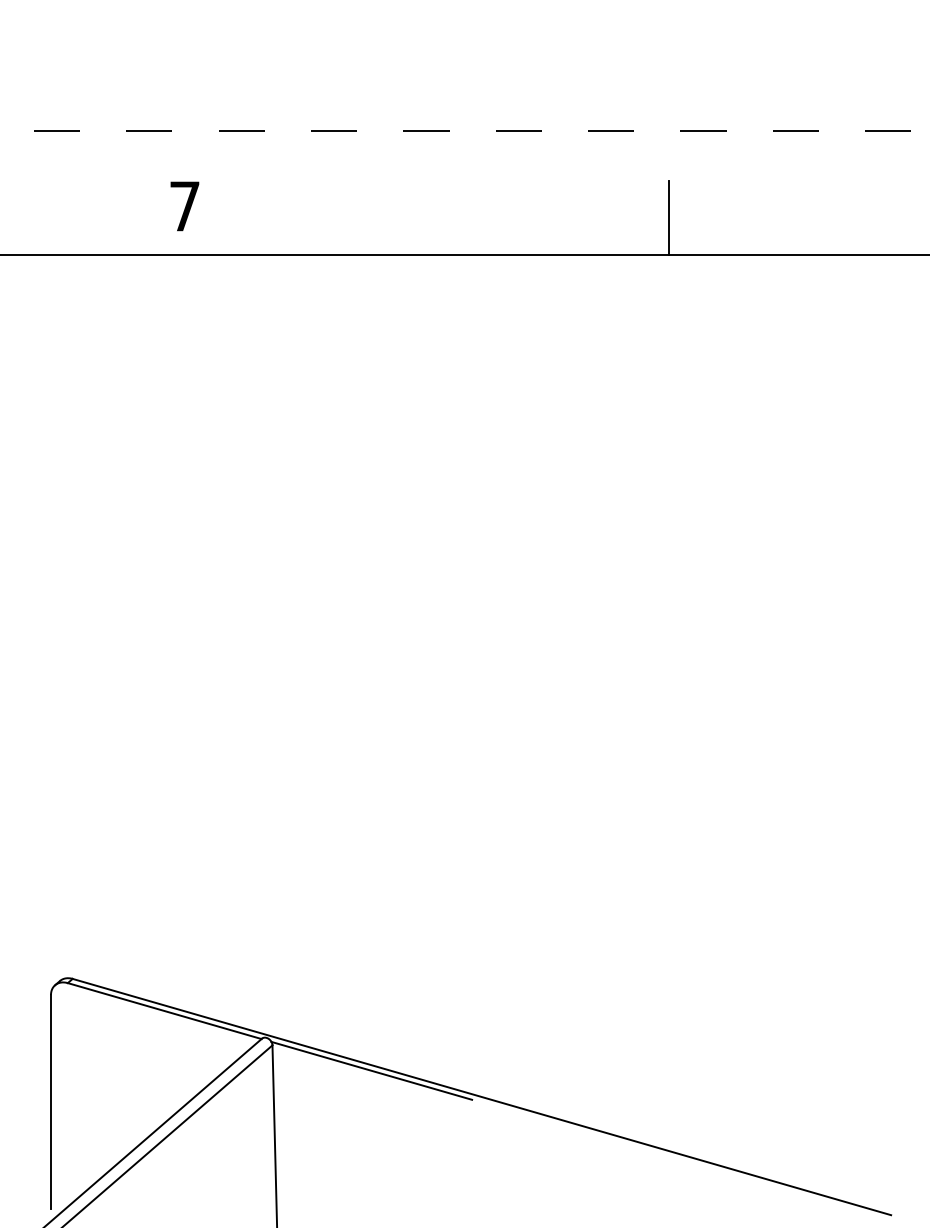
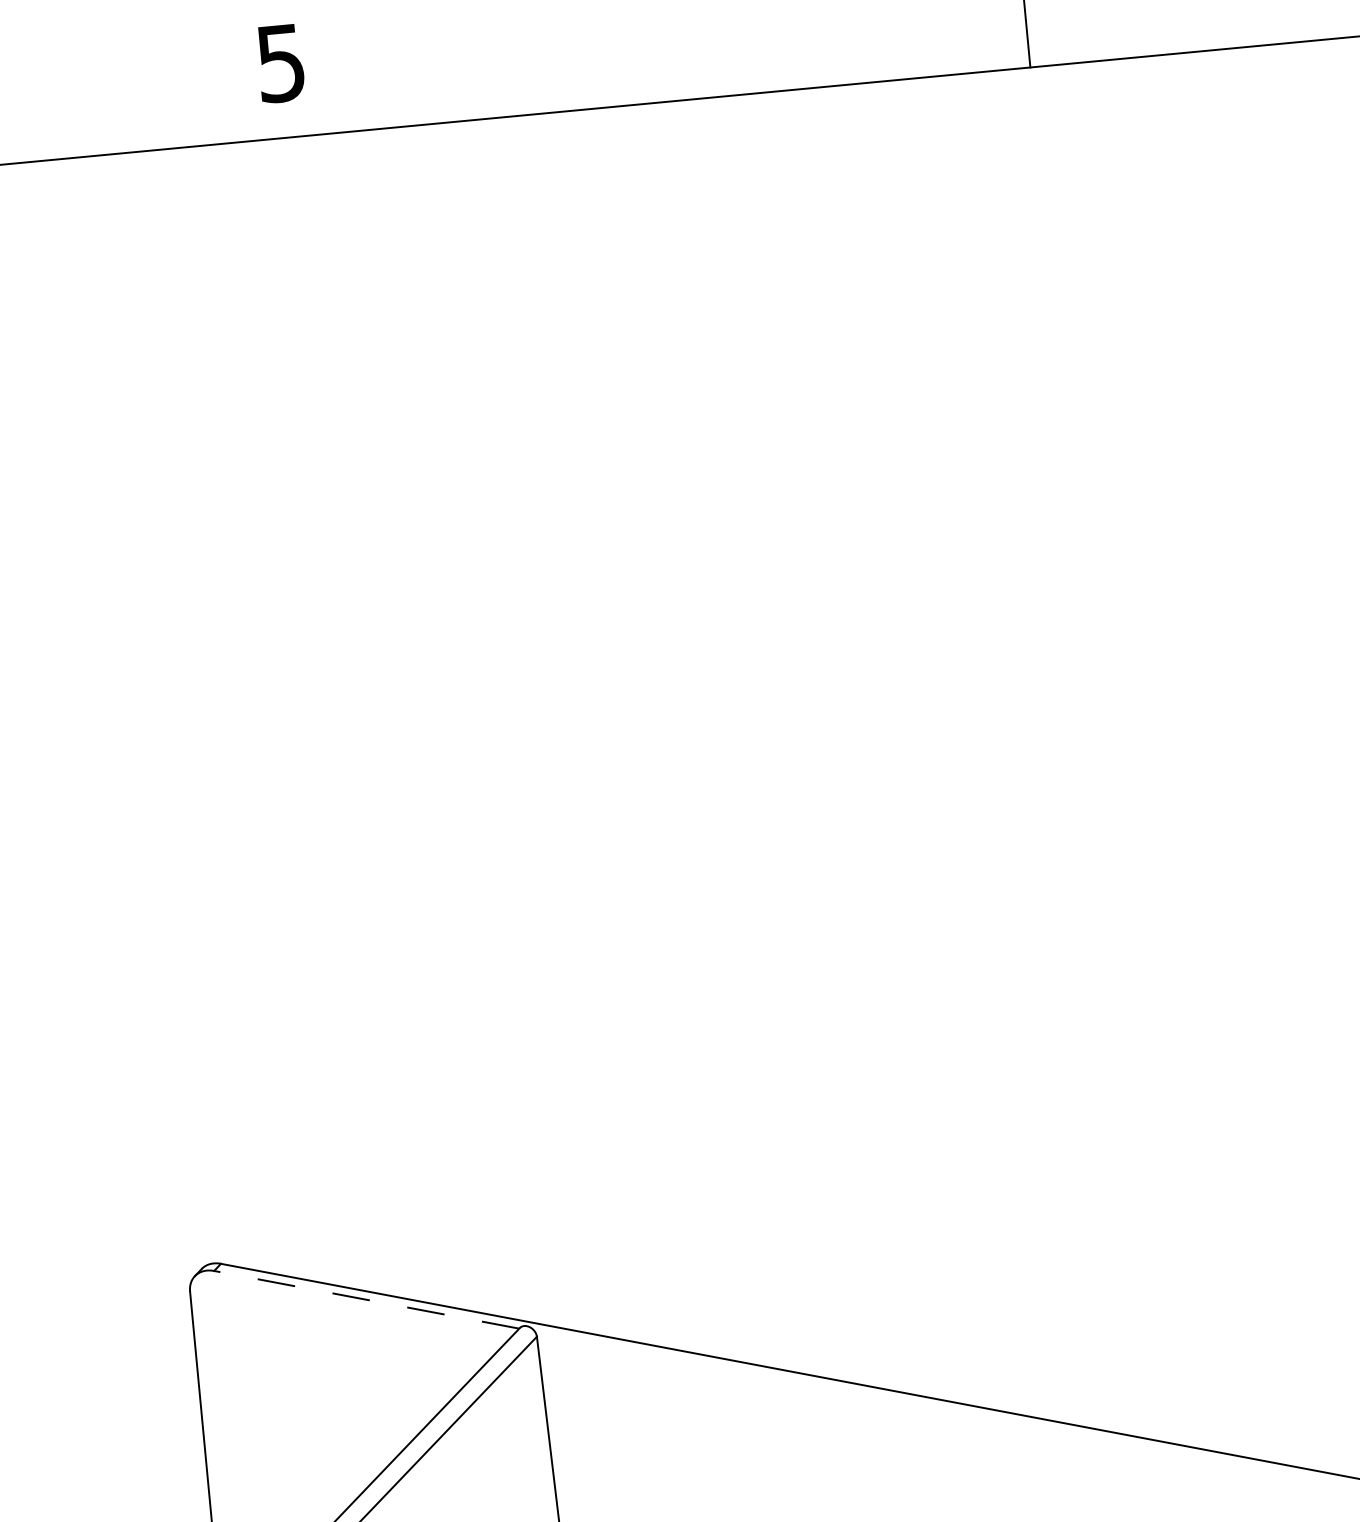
text: (184, 206) -> (280, 63), 7 -> 5
line: (164, 1011) -> (366, 1300), solid -> dashed
line: (371, 1070) -> (692, 1360), removed

